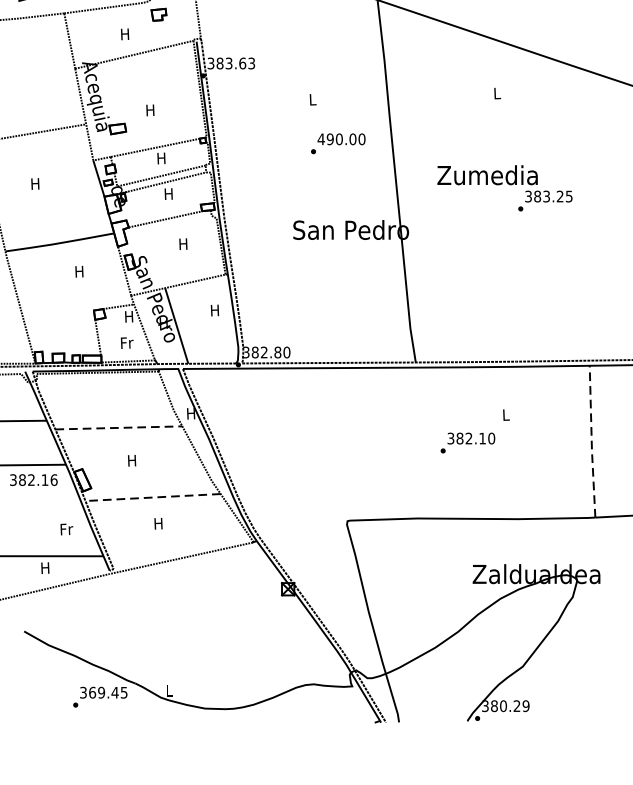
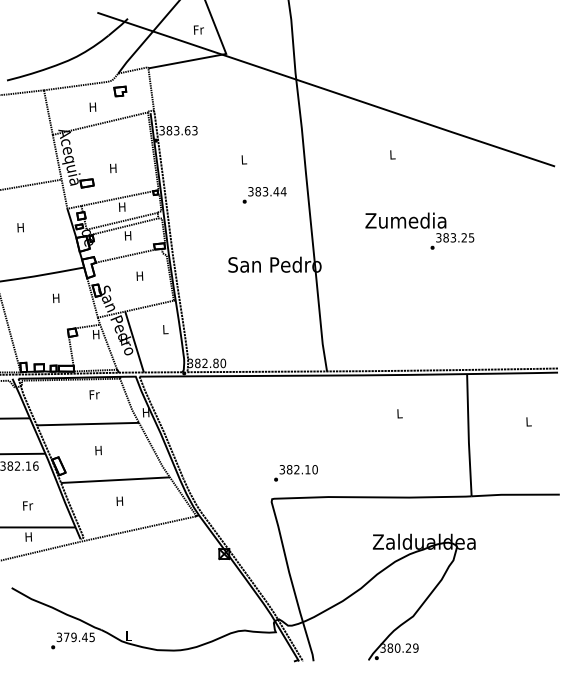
text: (340, 139) -> (266, 191), 490.00 -> 383.44
text: (504, 187) -> (419, 230), moved
text: (215, 310) -> (165, 329), H -> L
text: (126, 342) -> (94, 394), moved
line: (119, 428) -> (88, 424), dashed -> solid
line: (591, 442) -> (468, 435), dashed -> solid
text: (467, 443) -> (295, 473), moved
line: (153, 497) -> (115, 480), dashed -> solid
text: (67, 528) -> (28, 505), moved
text: (92, 692) -> (66, 637), 369.45 -> 379.45

